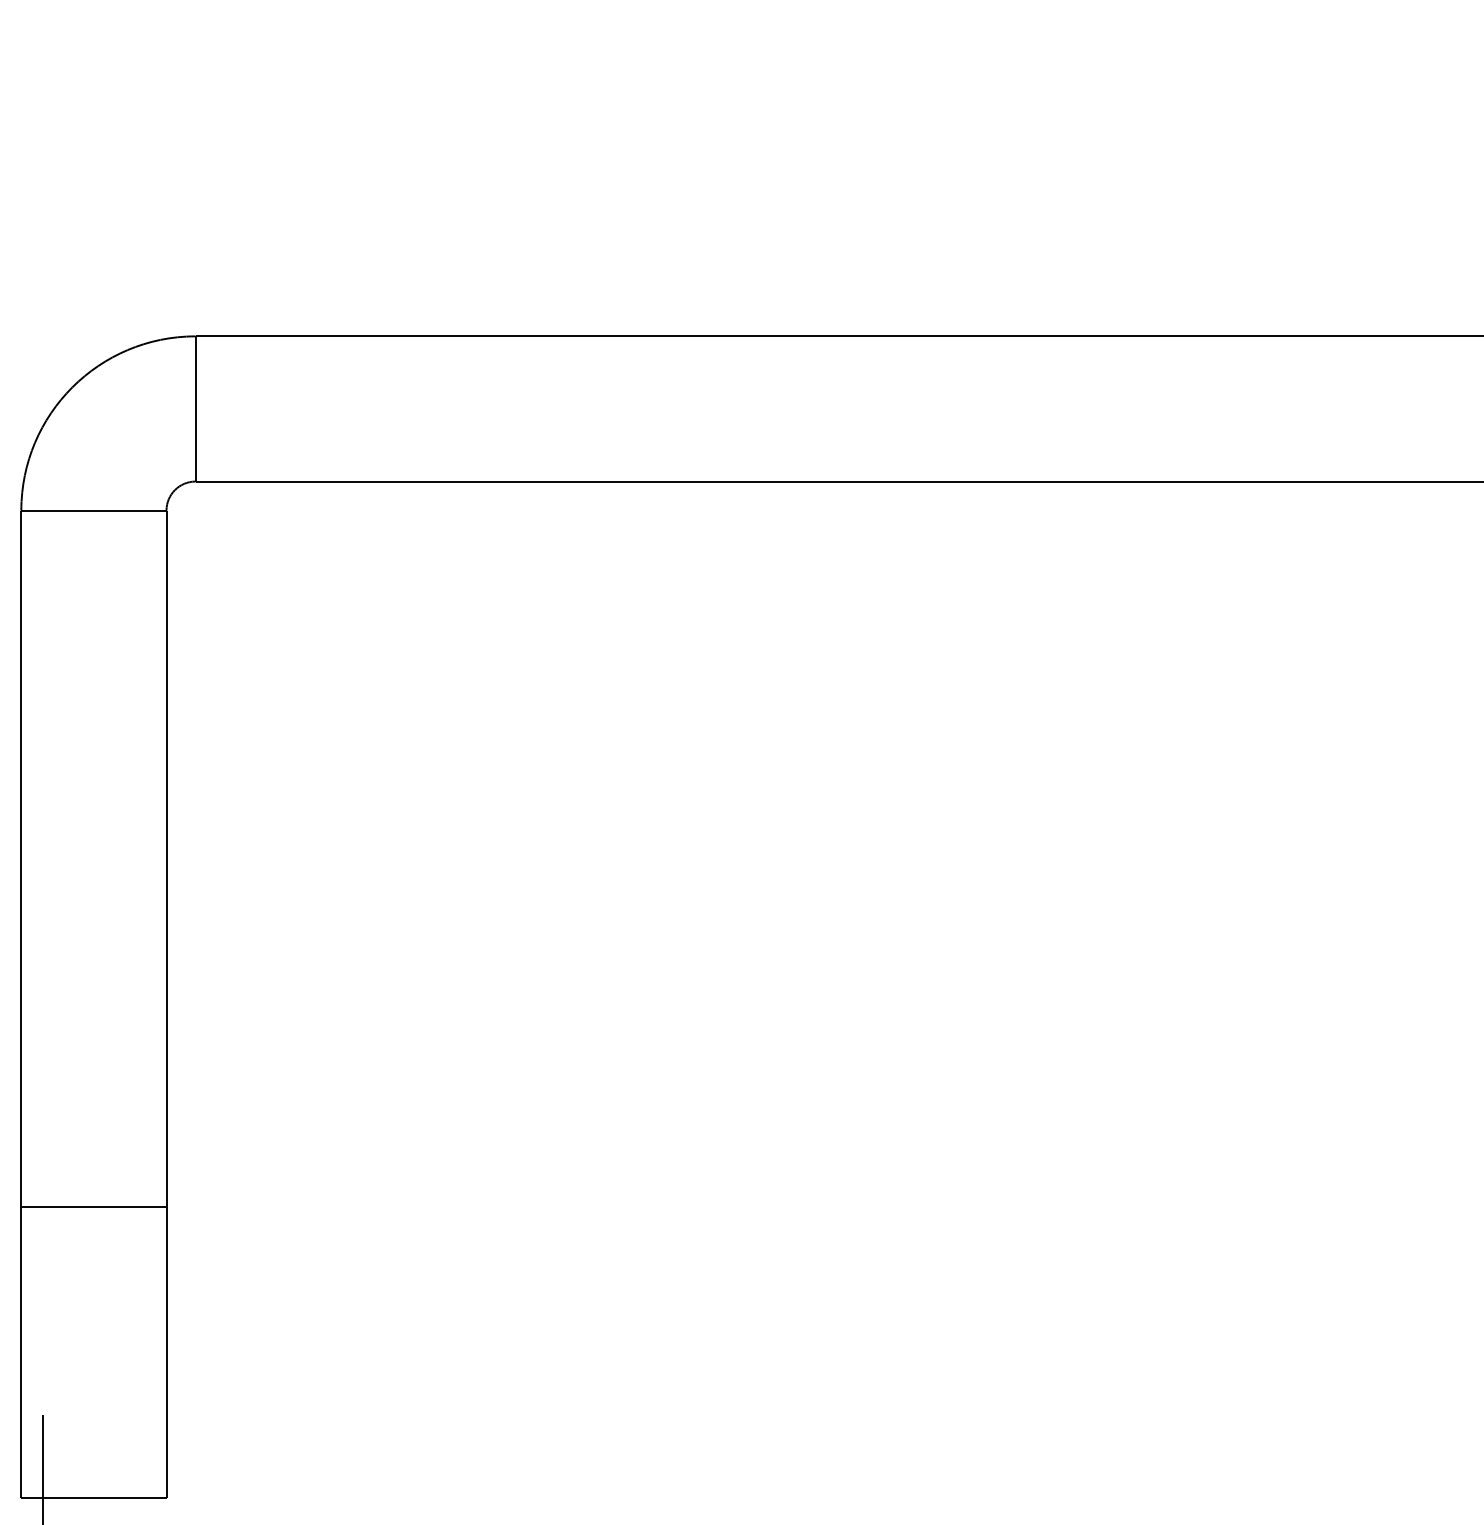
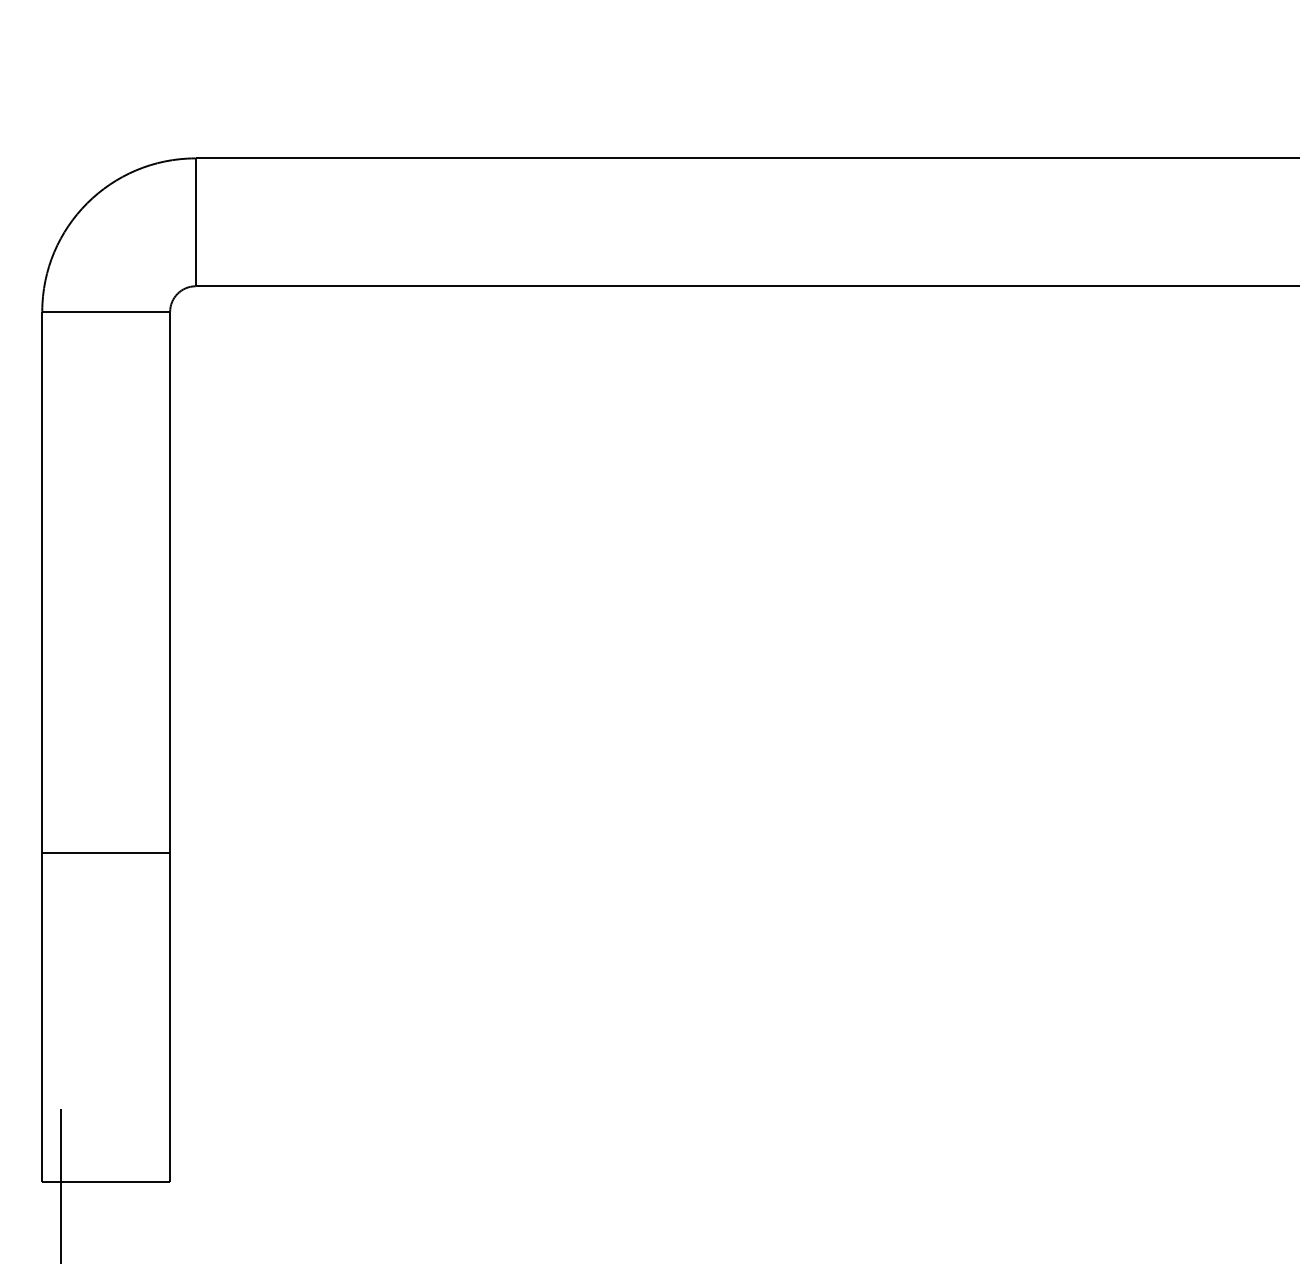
line: (93, 1207) -> (105, 852), moved

